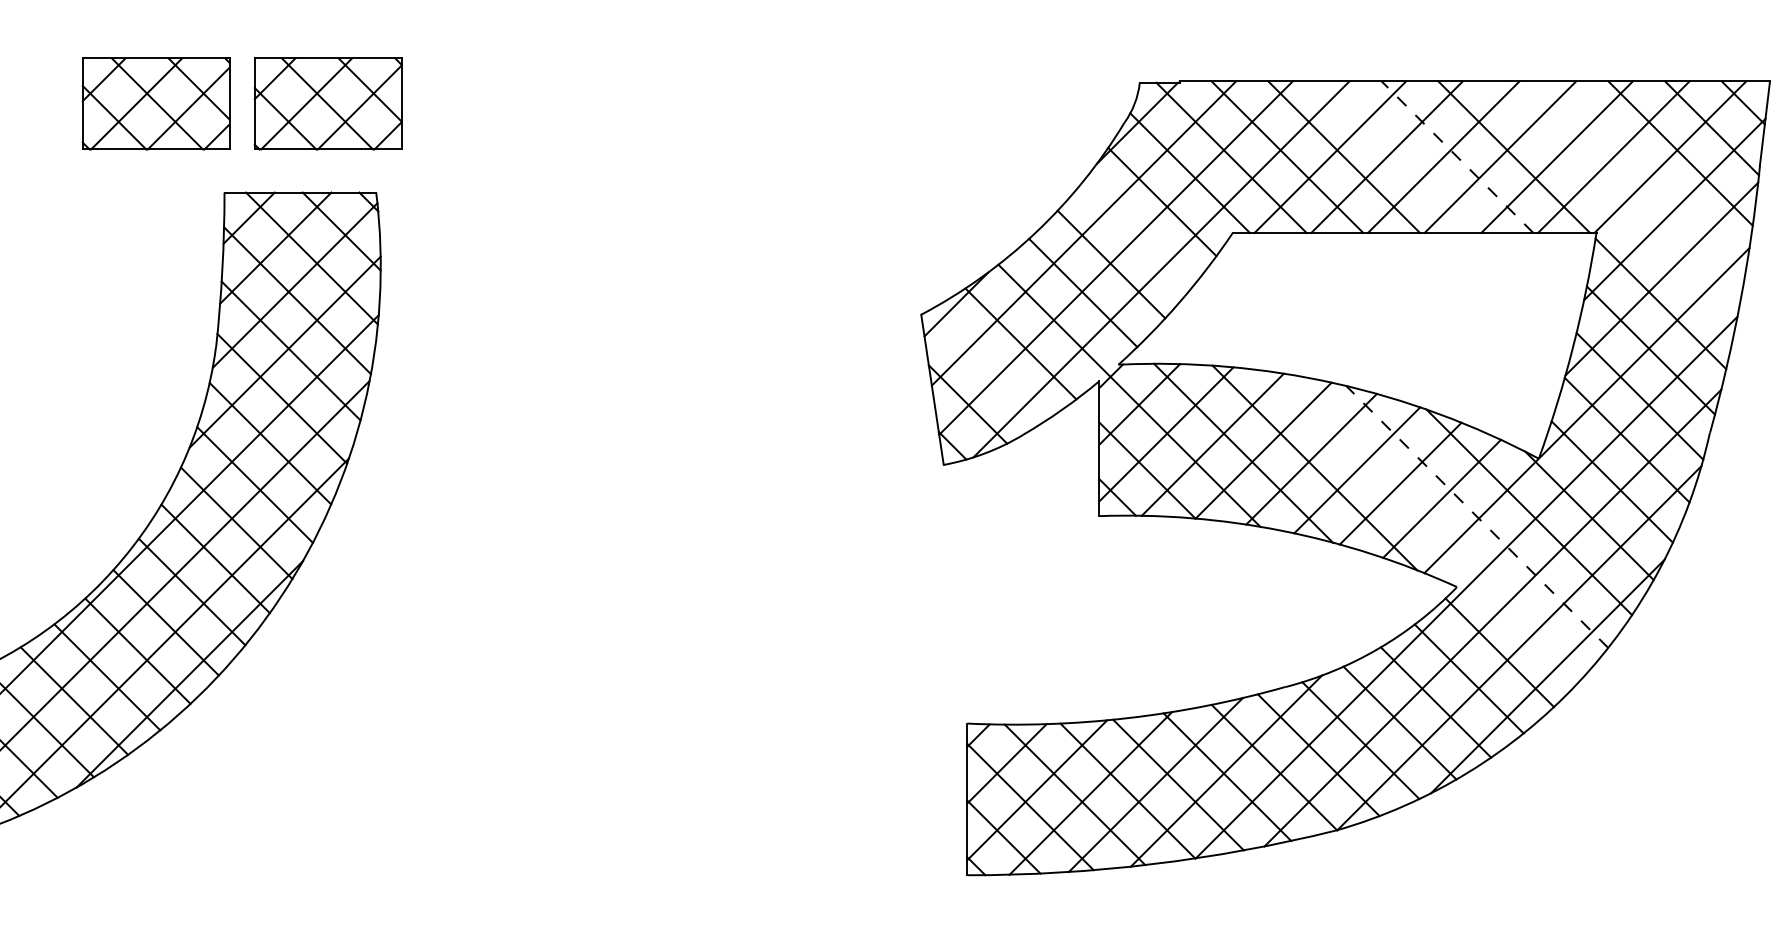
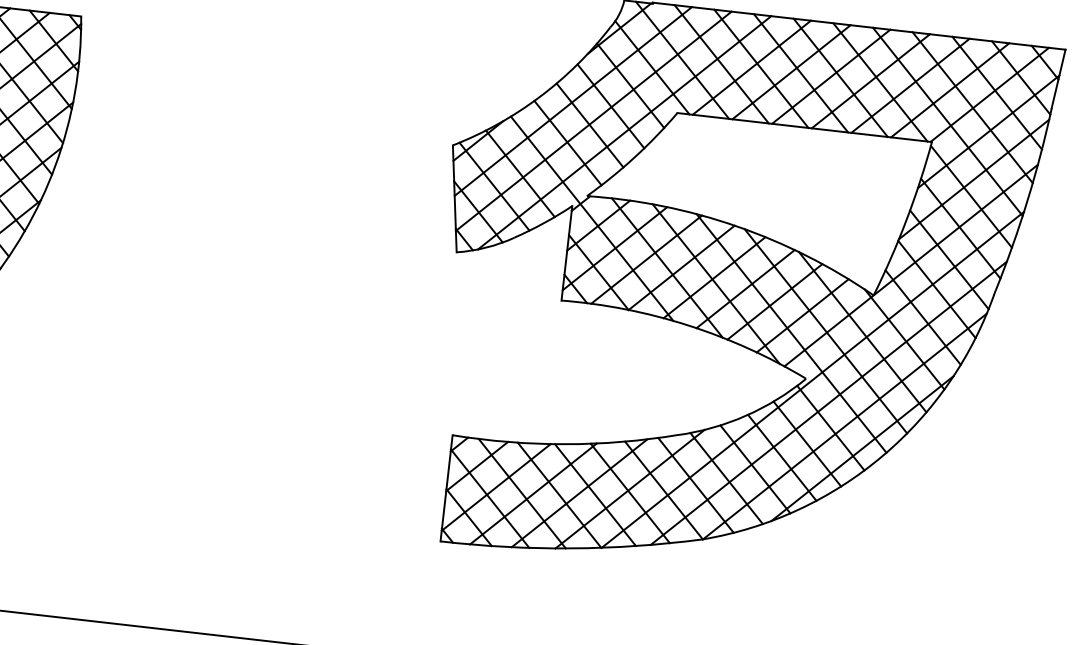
line: (1400, 156) -> (800, 72), added
line: (1457, 156) -> (840, 77), dashed -> solid
line: (1648, 177) -> (972, 107), added
line: (1615, 201) -> (947, 121), added
line: (1137, 234) -> (610, 106), added
line: (986, 365) -> (494, 186), added
line: (1476, 516) -> (825, 330), dashed -> solid
line: (1429, 525) -> (791, 333), added

